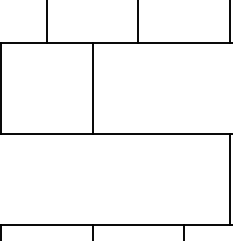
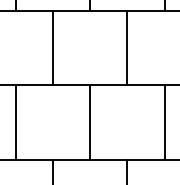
line: (184, 88) -> (127, 48), added
line: (47, 179) -> (16, 122), added
line: (138, 179) -> (90, 122), added

